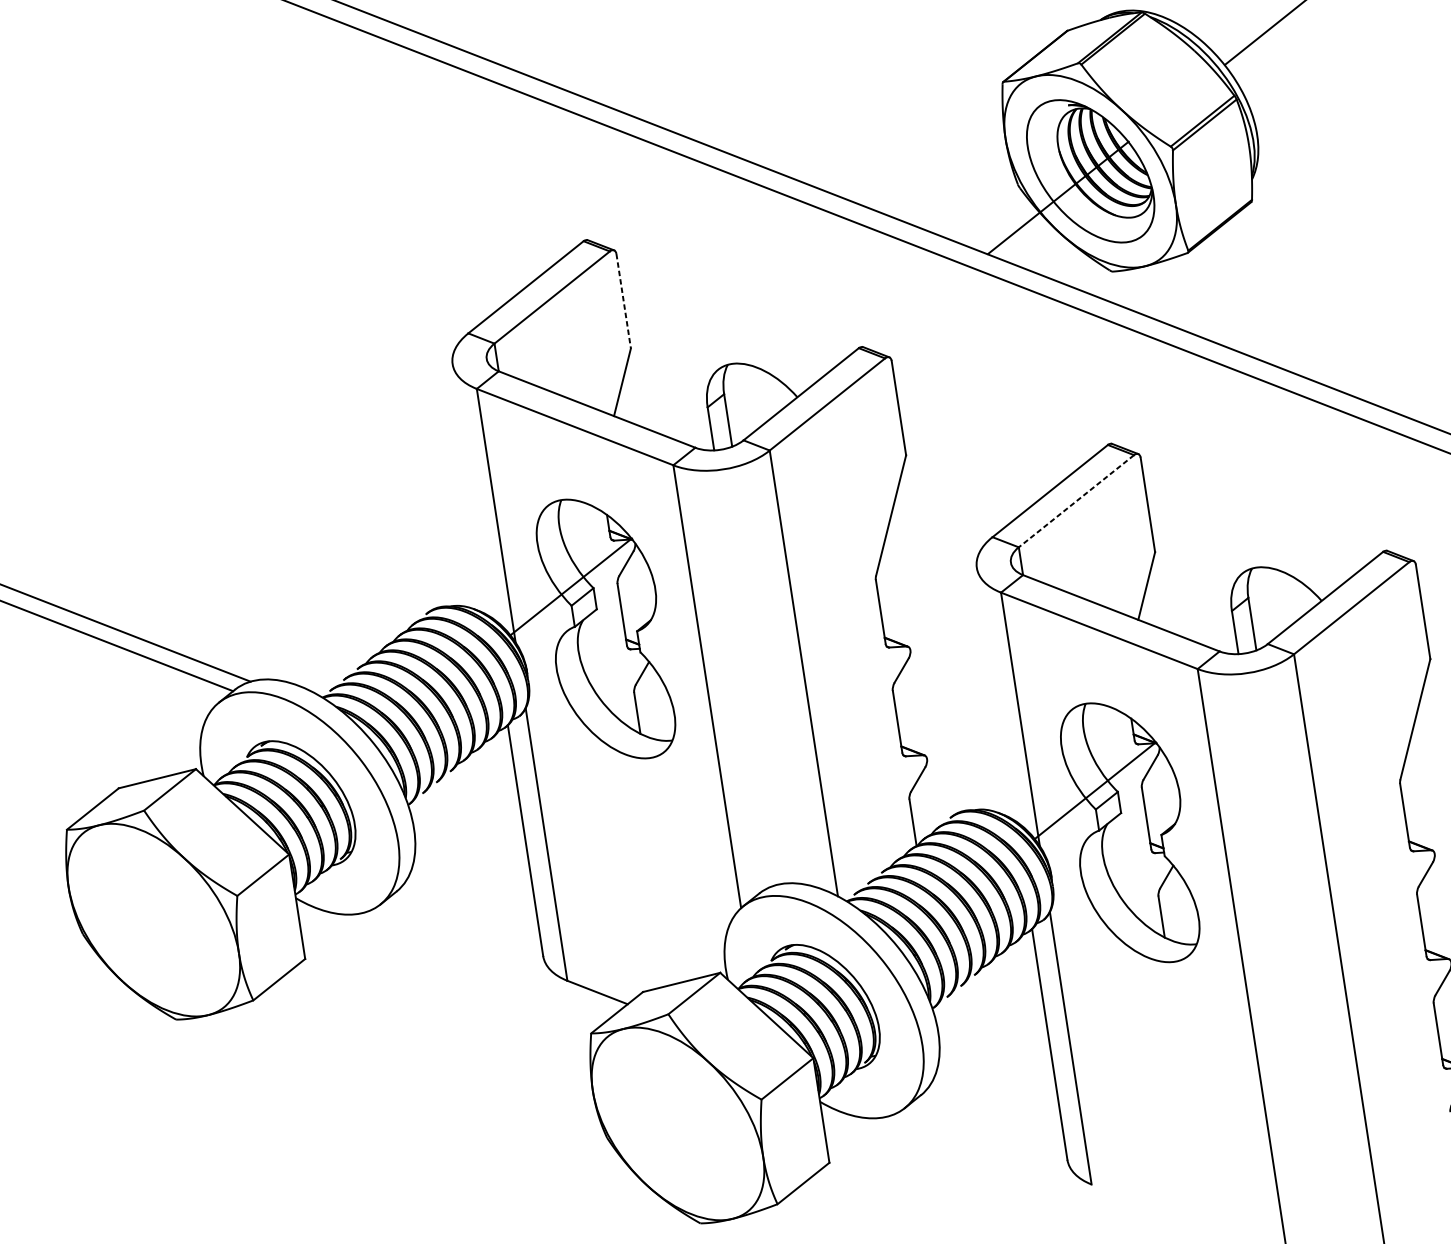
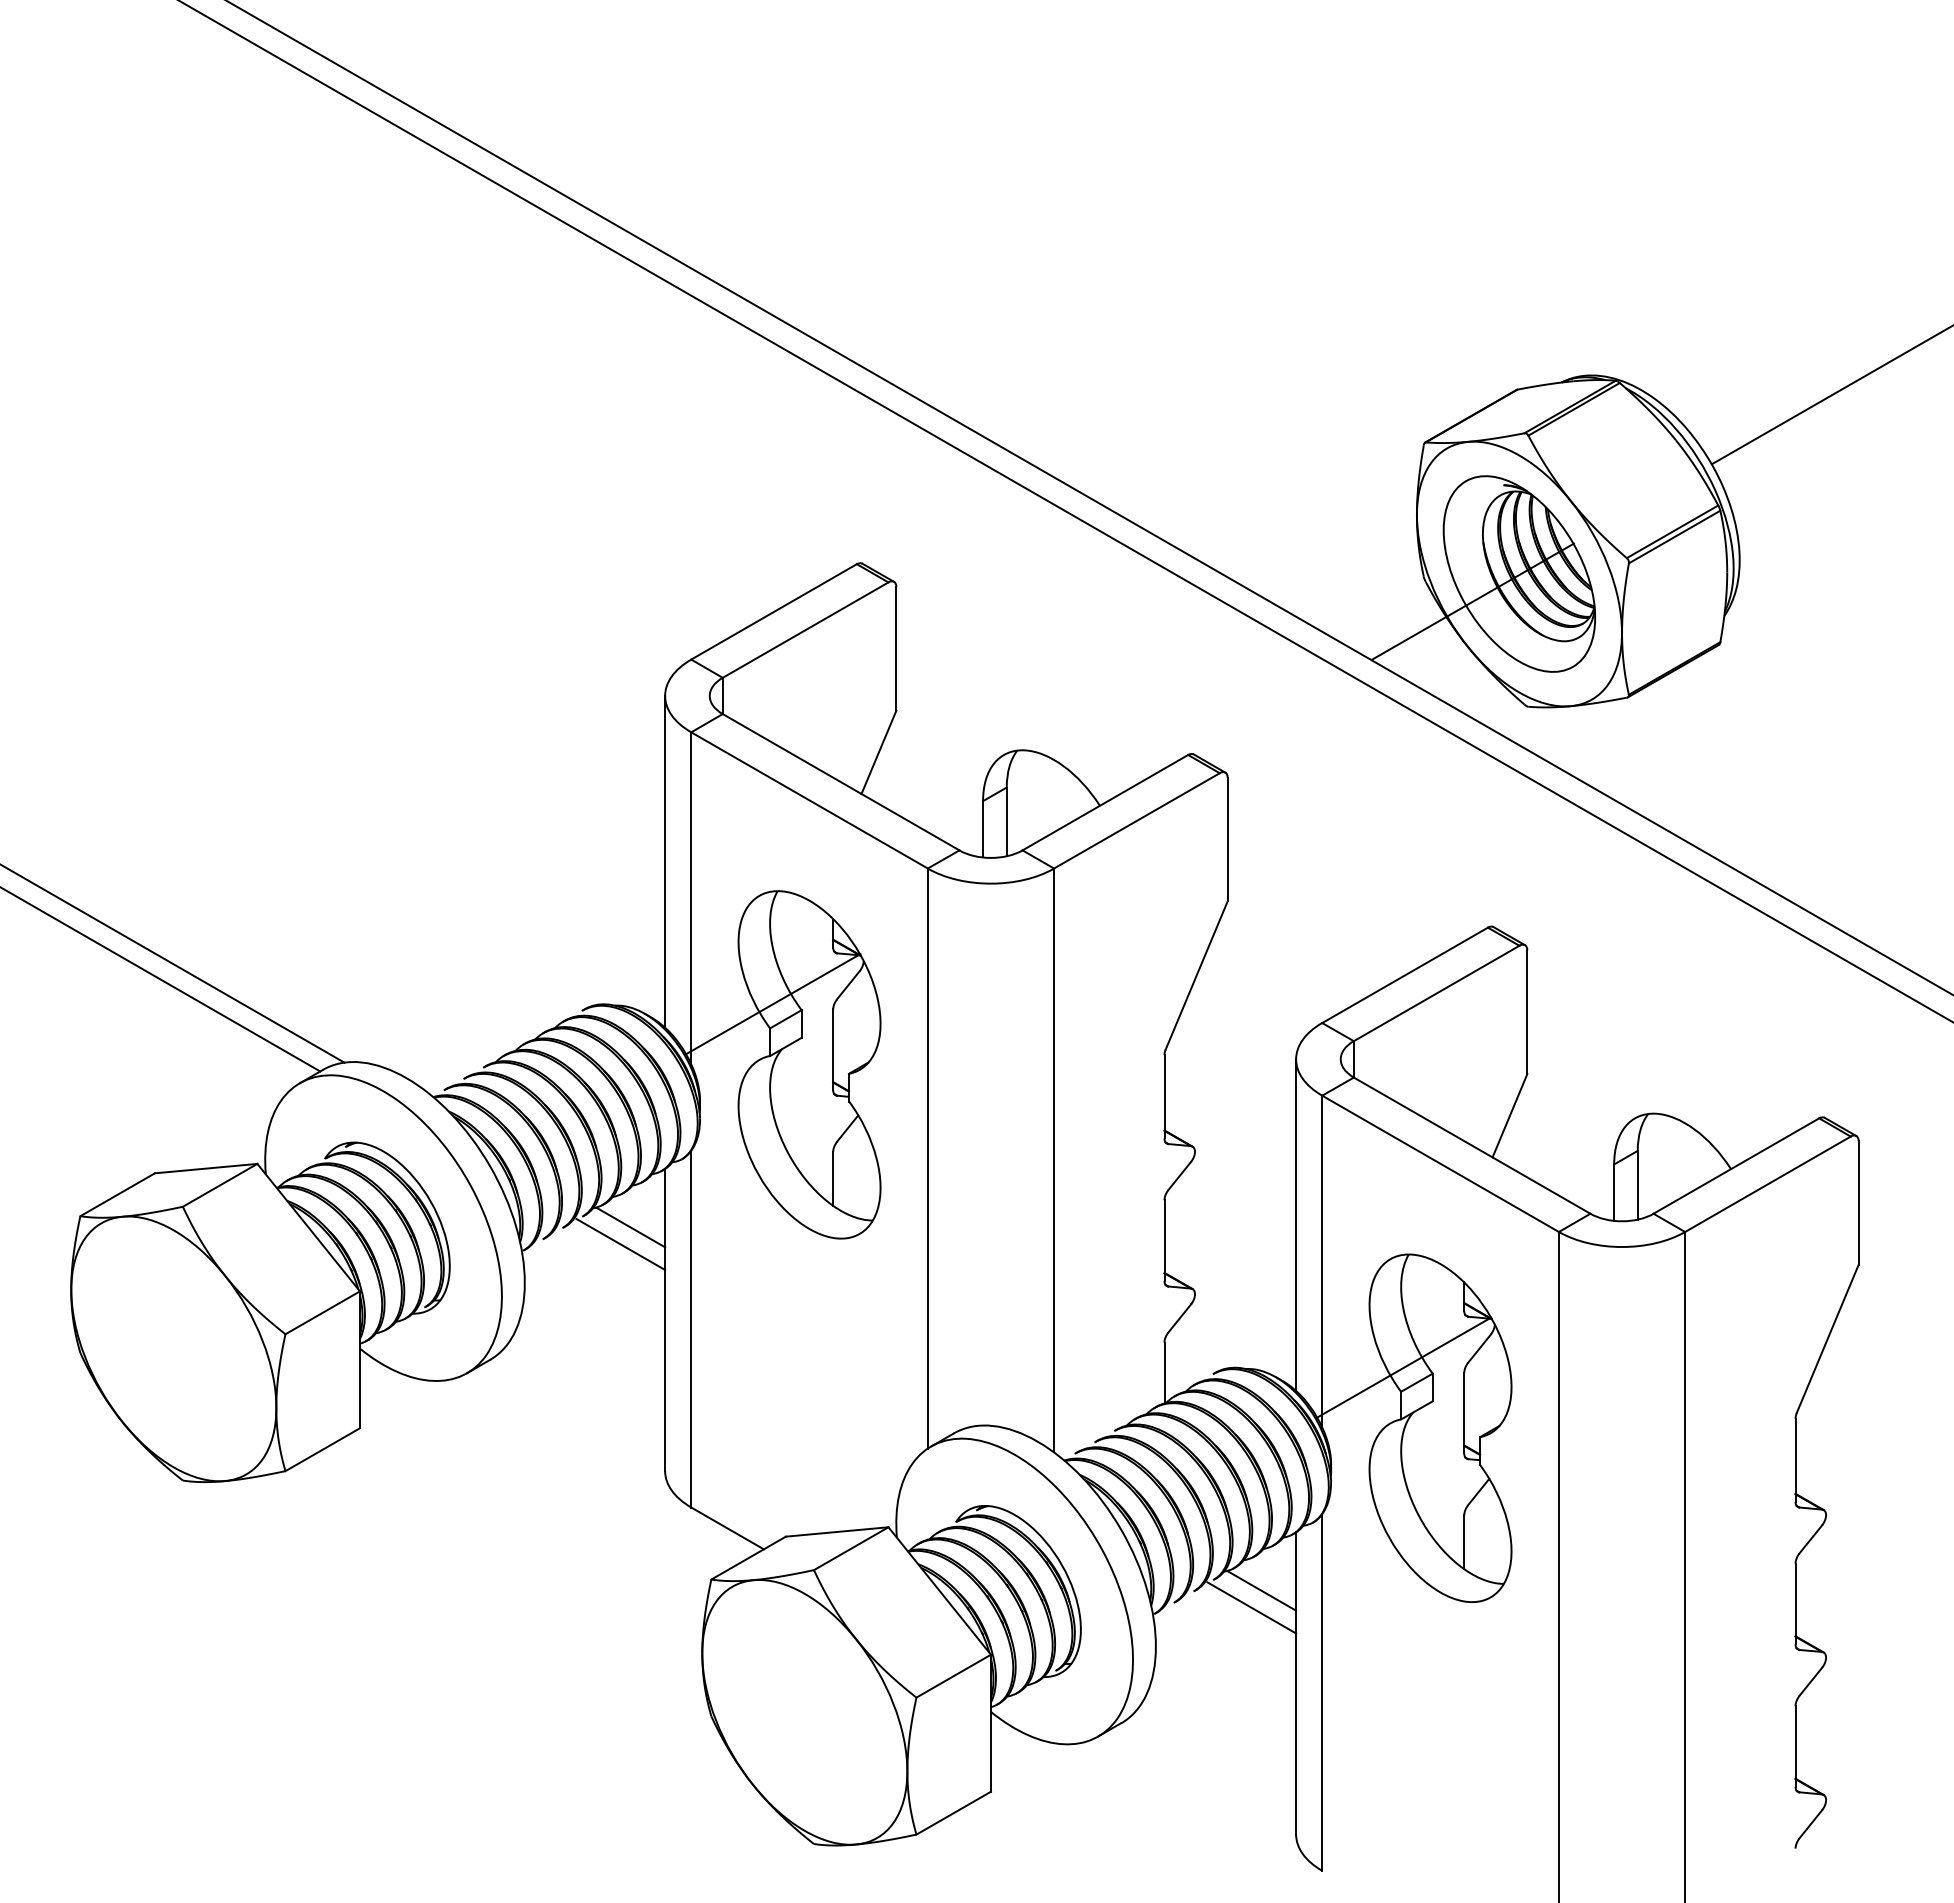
line: (623, 300) -> (896, 648), dashed -> solid
line: (472, 490) -> (665, 861), added
line: (1076, 501) -> (1436, 993), dashed -> solid
line: (996, 694) -> (1296, 1225), added
line: (488, 774) -> (630, 1227), added
line: (482, 787) -> (620, 1243), added
line: (1012, 977) -> (1261, 1590), added
line: (1006, 991) -> (1251, 1607), added

